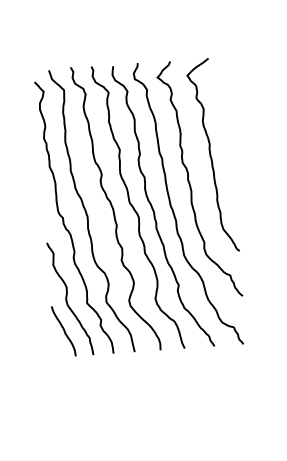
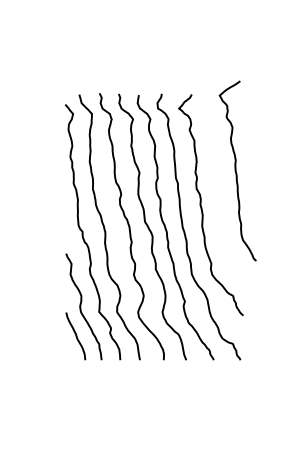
curve: (211, 155) -> (236, 170), moved

